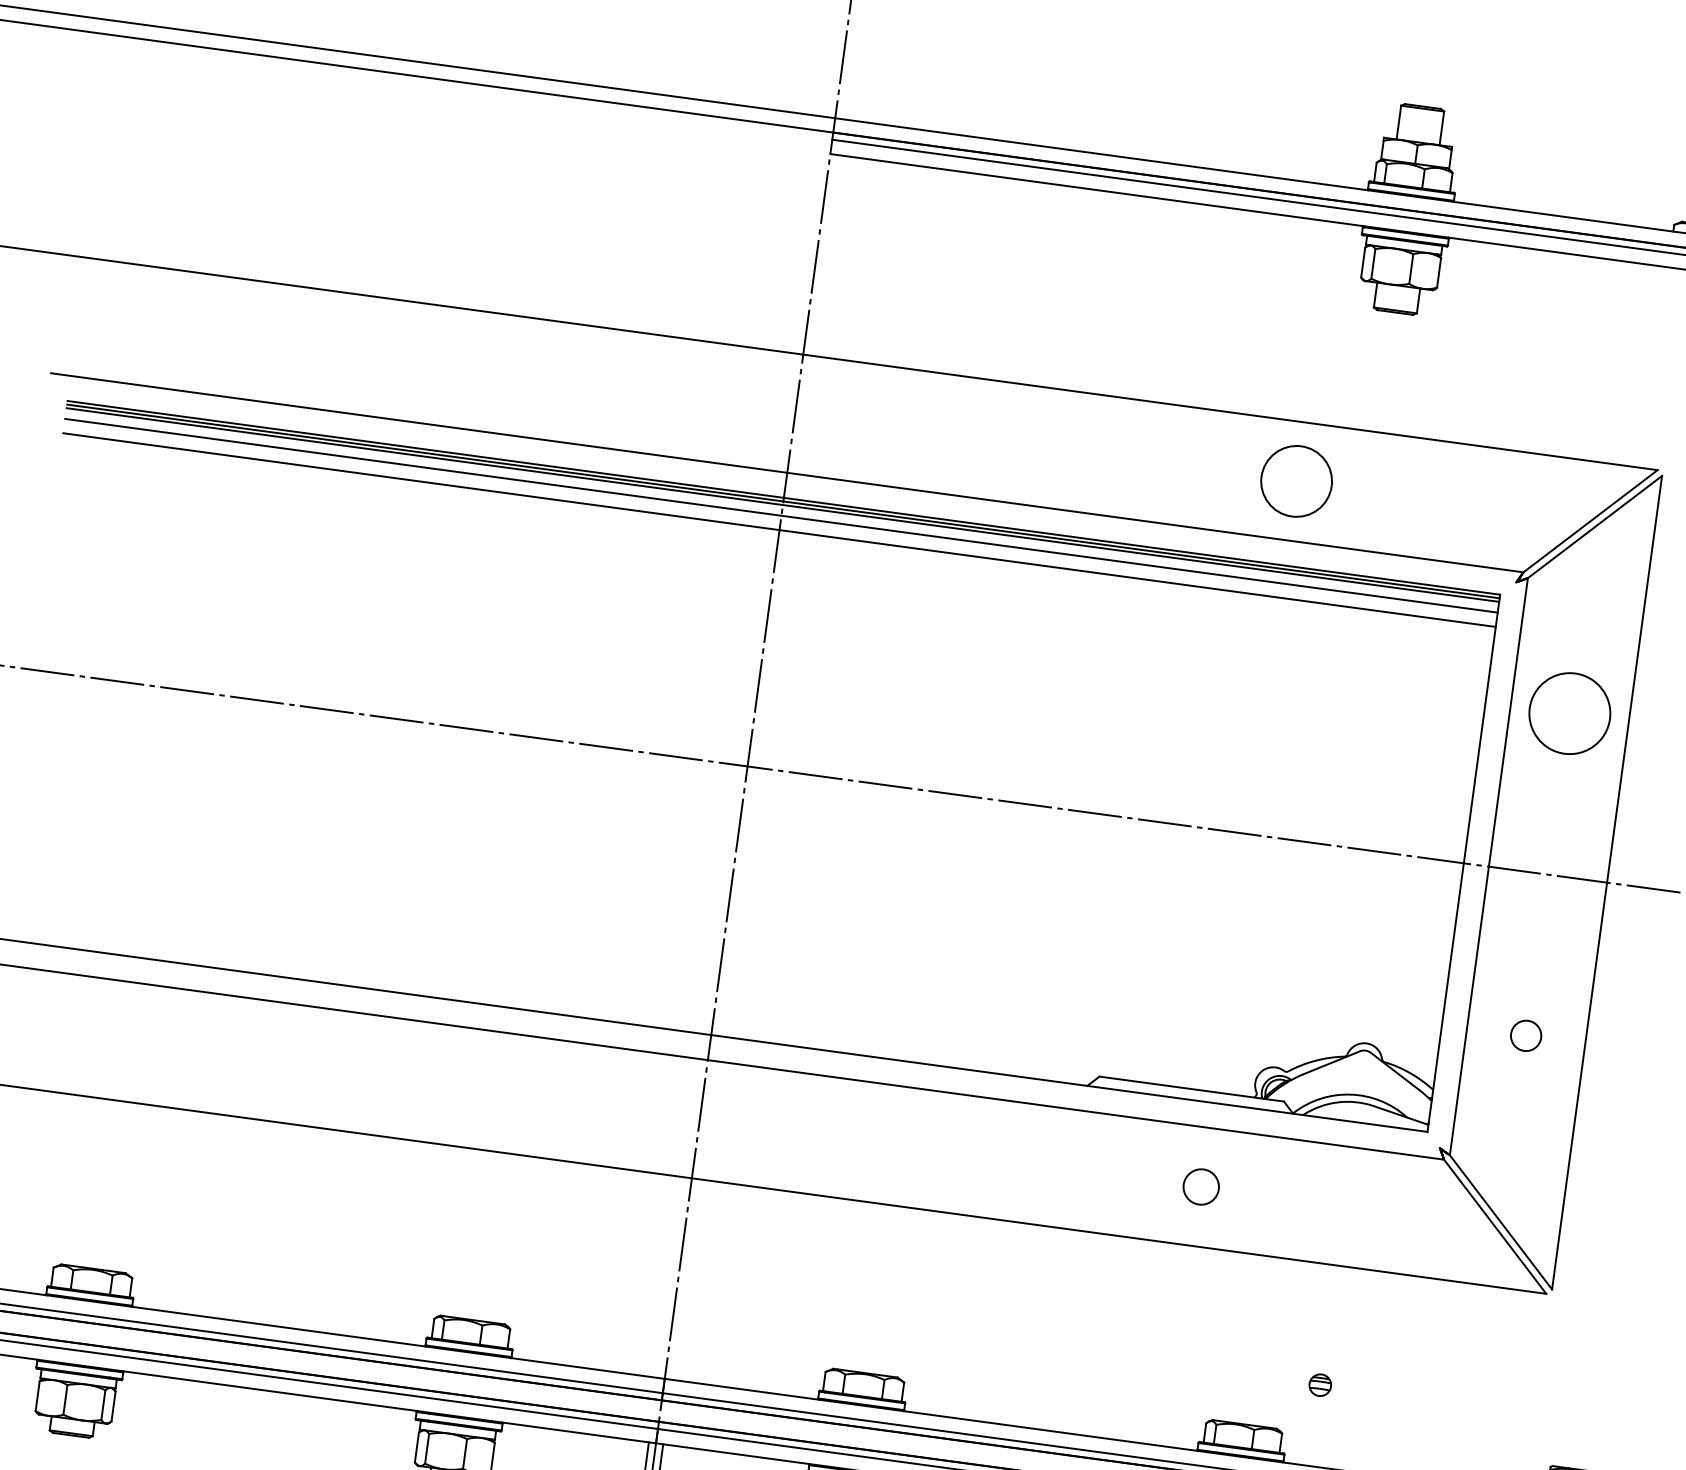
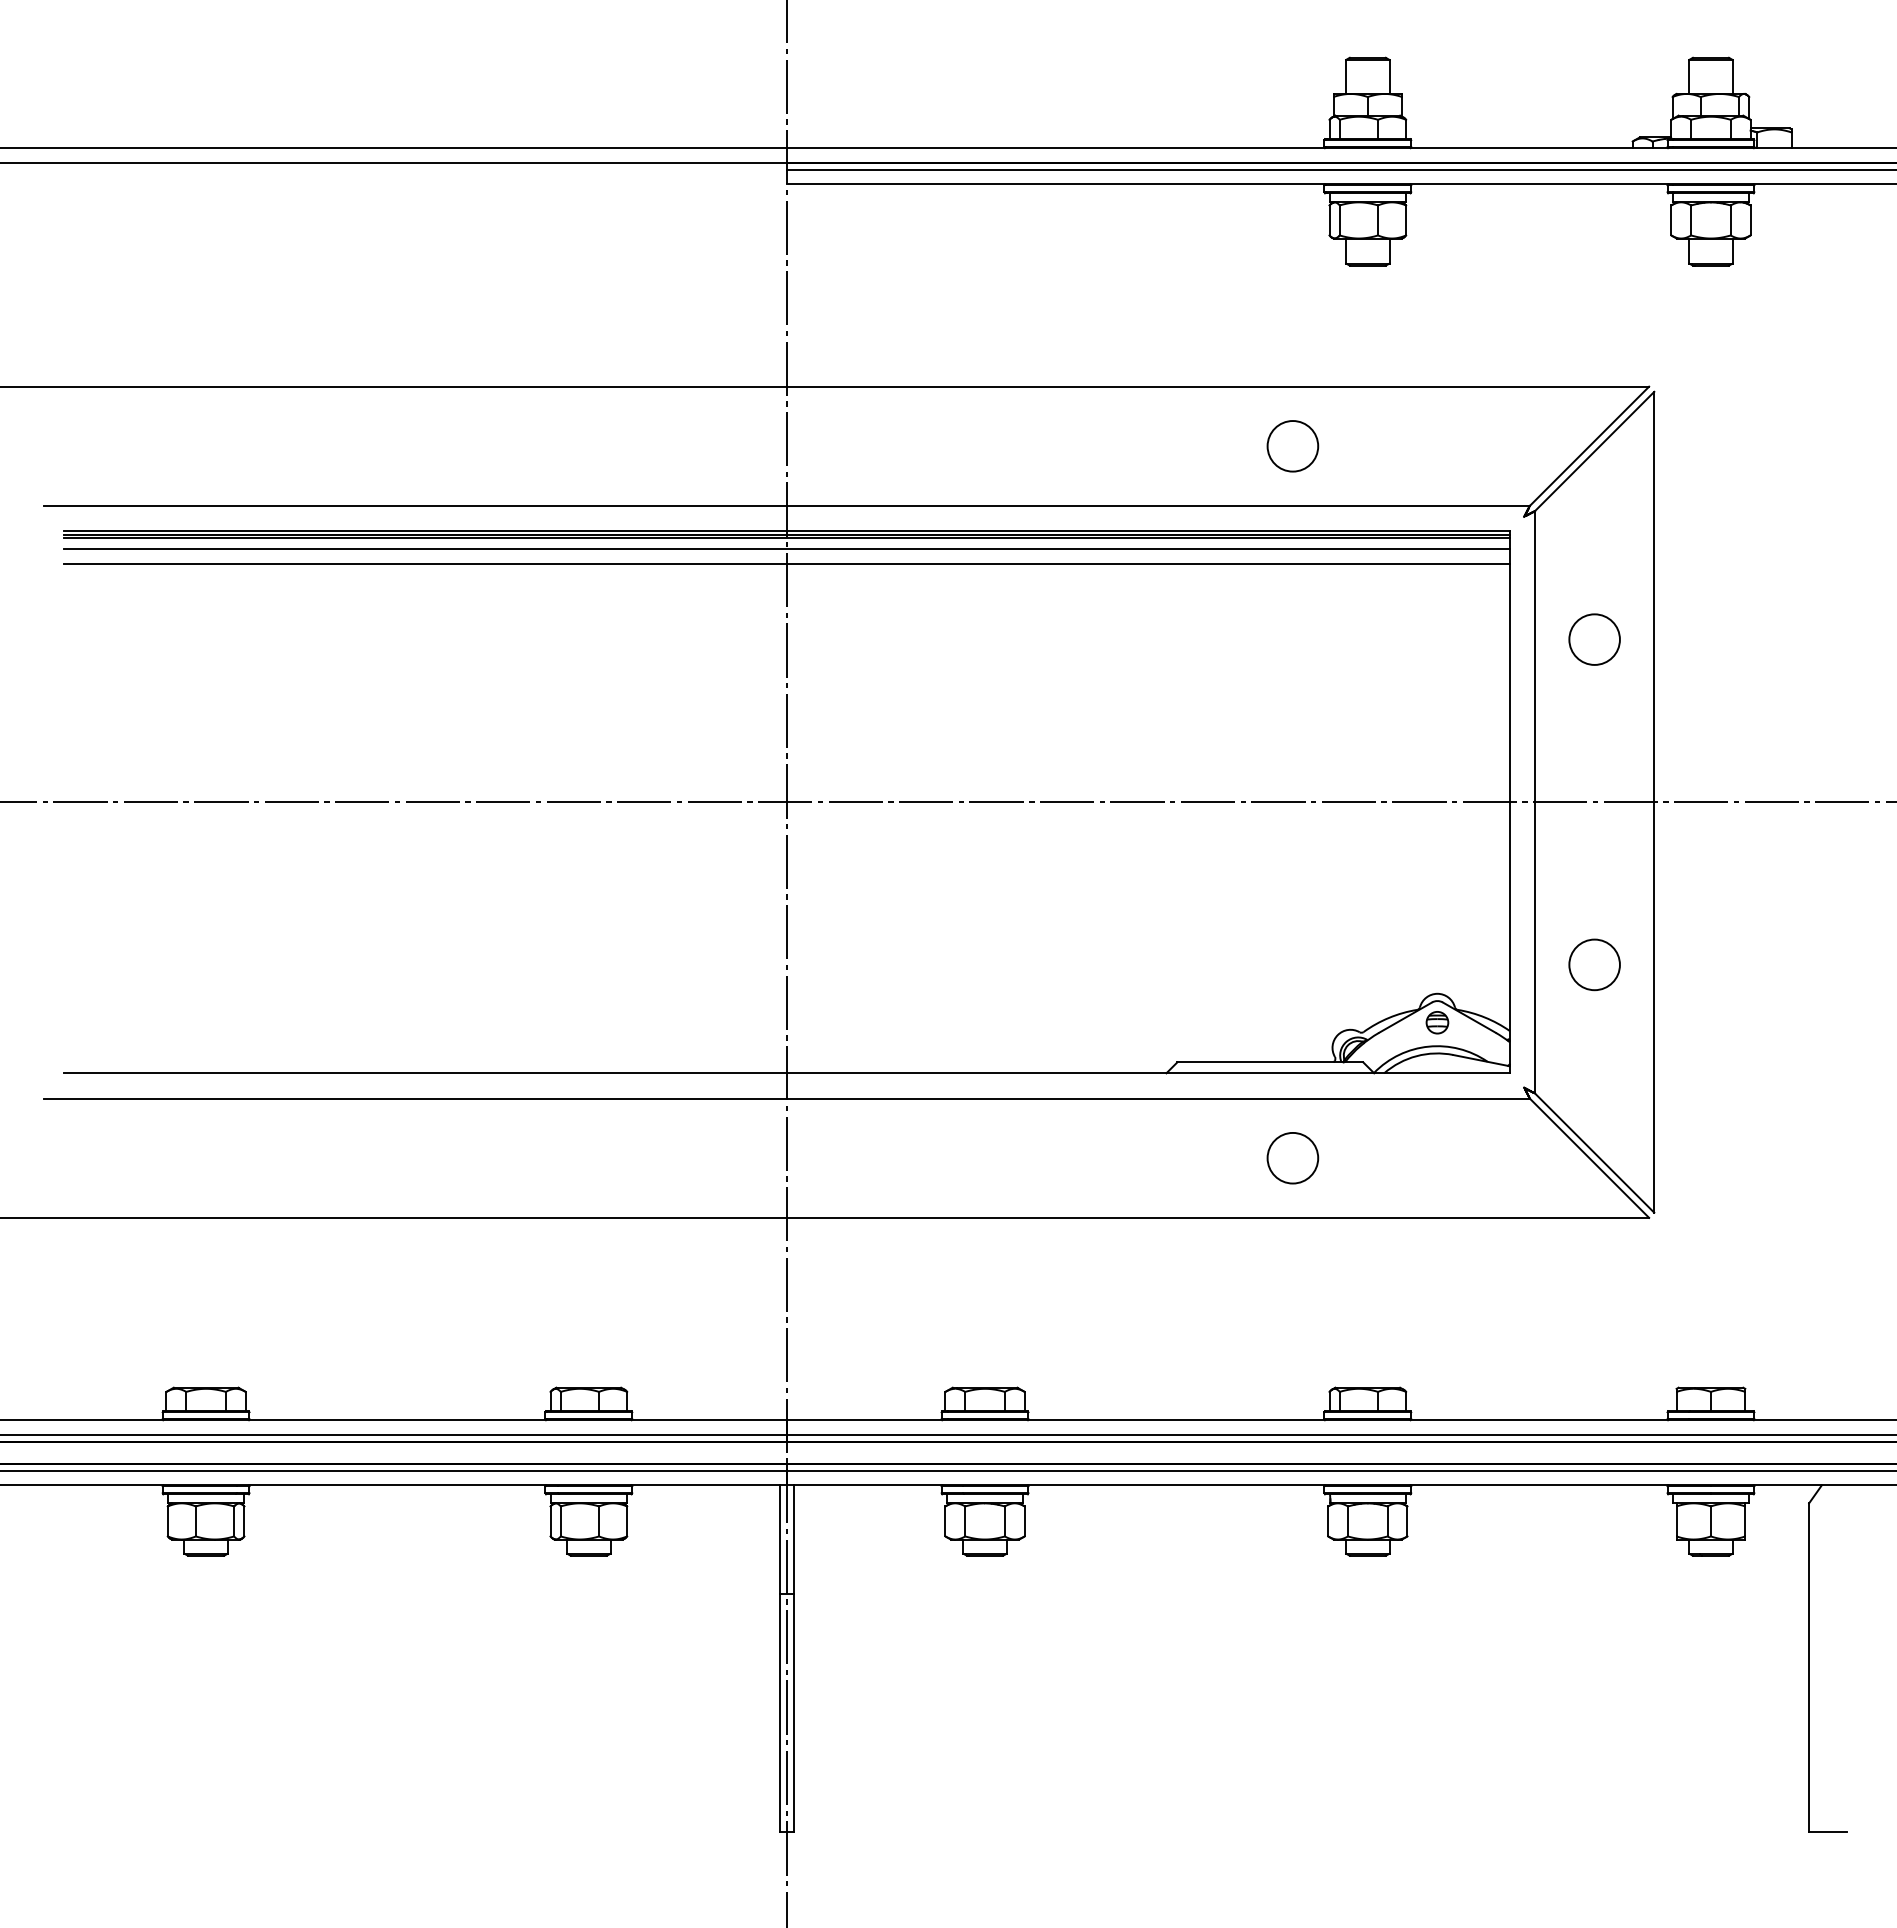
circle: (1296, 481) -> (1292, 446), size x0.71
circle: (1569, 713) -> (1594, 639), size x0.62
circle: (1526, 1035) -> (1594, 964), size x1.67
circle: (1200, 1186) -> (1292, 1157), size x1.43
part: (1320, 1385) -> (1437, 1022), moved

